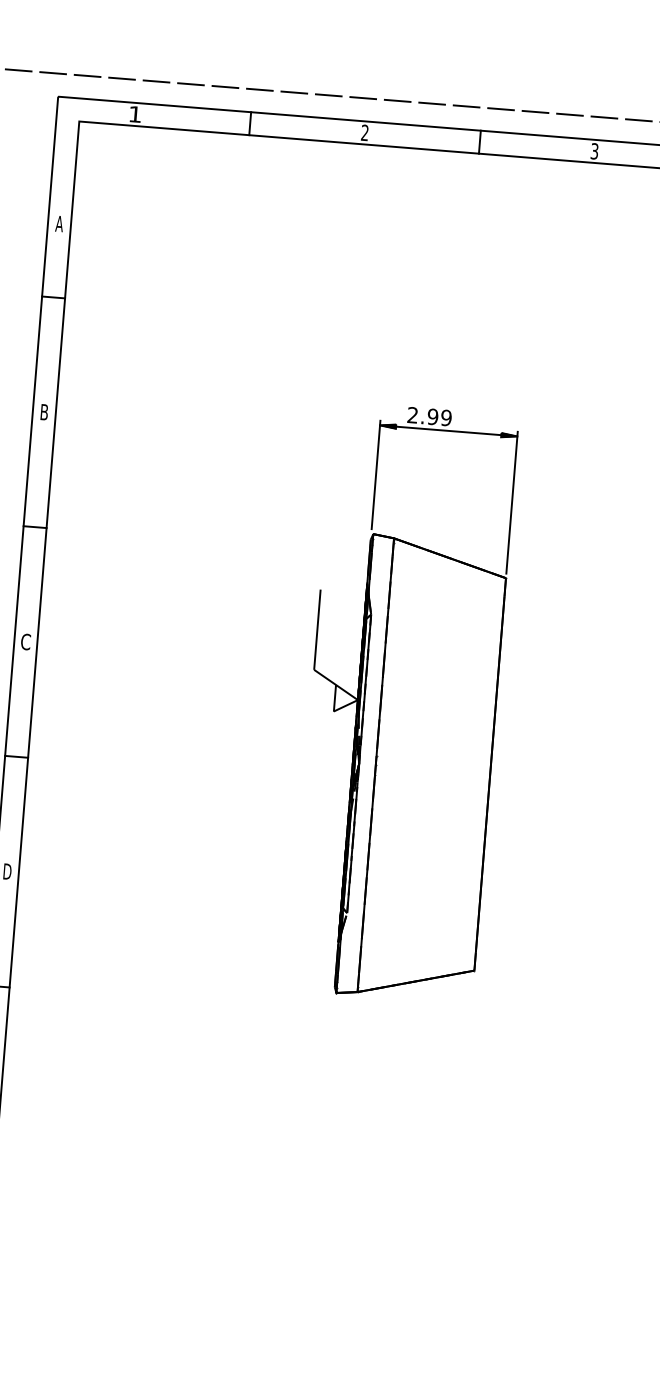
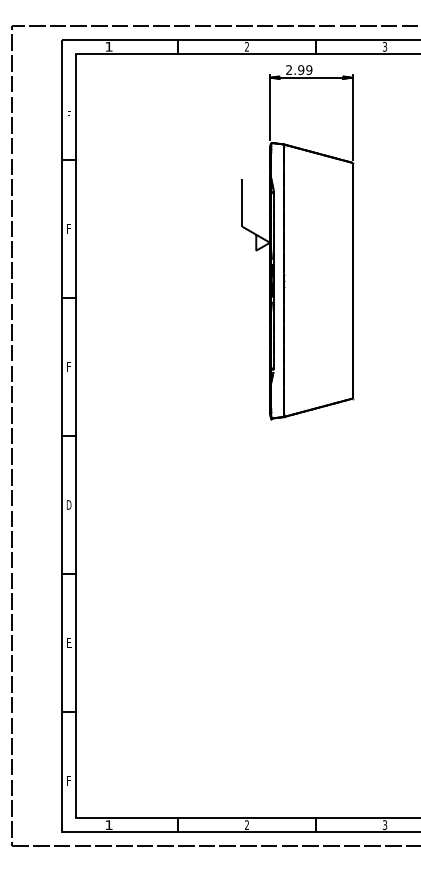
text: (58, 223) -> (68, 115), A -> F
text: (45, 411) -> (69, 228), B -> F
text: (25, 641) -> (68, 366), C -> F
part: (403, 703) -> (297, 242), moved

